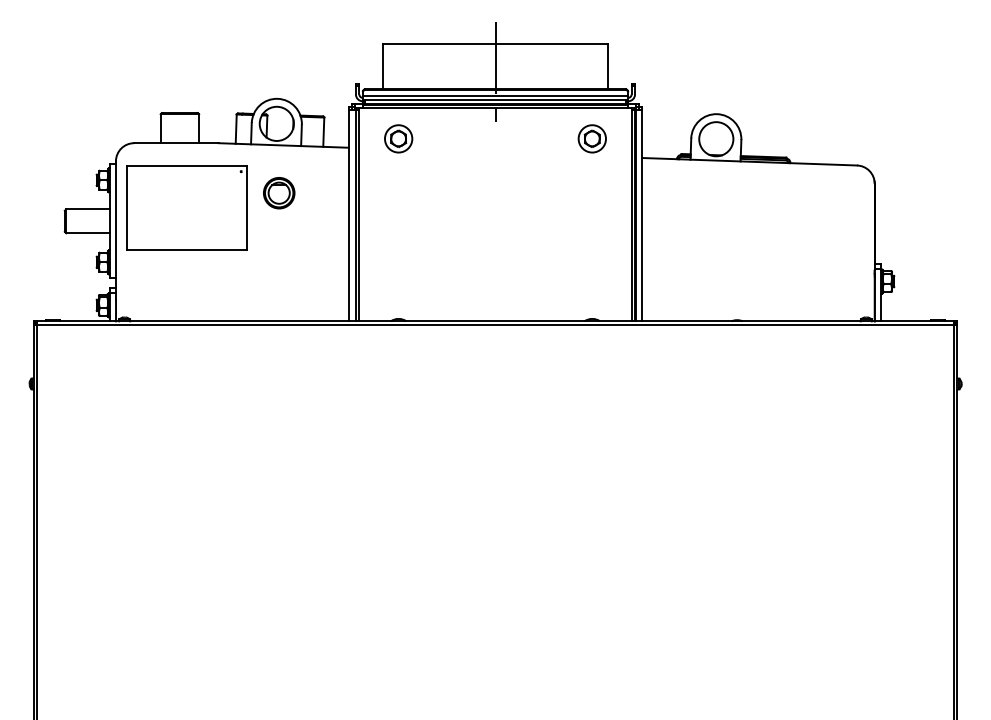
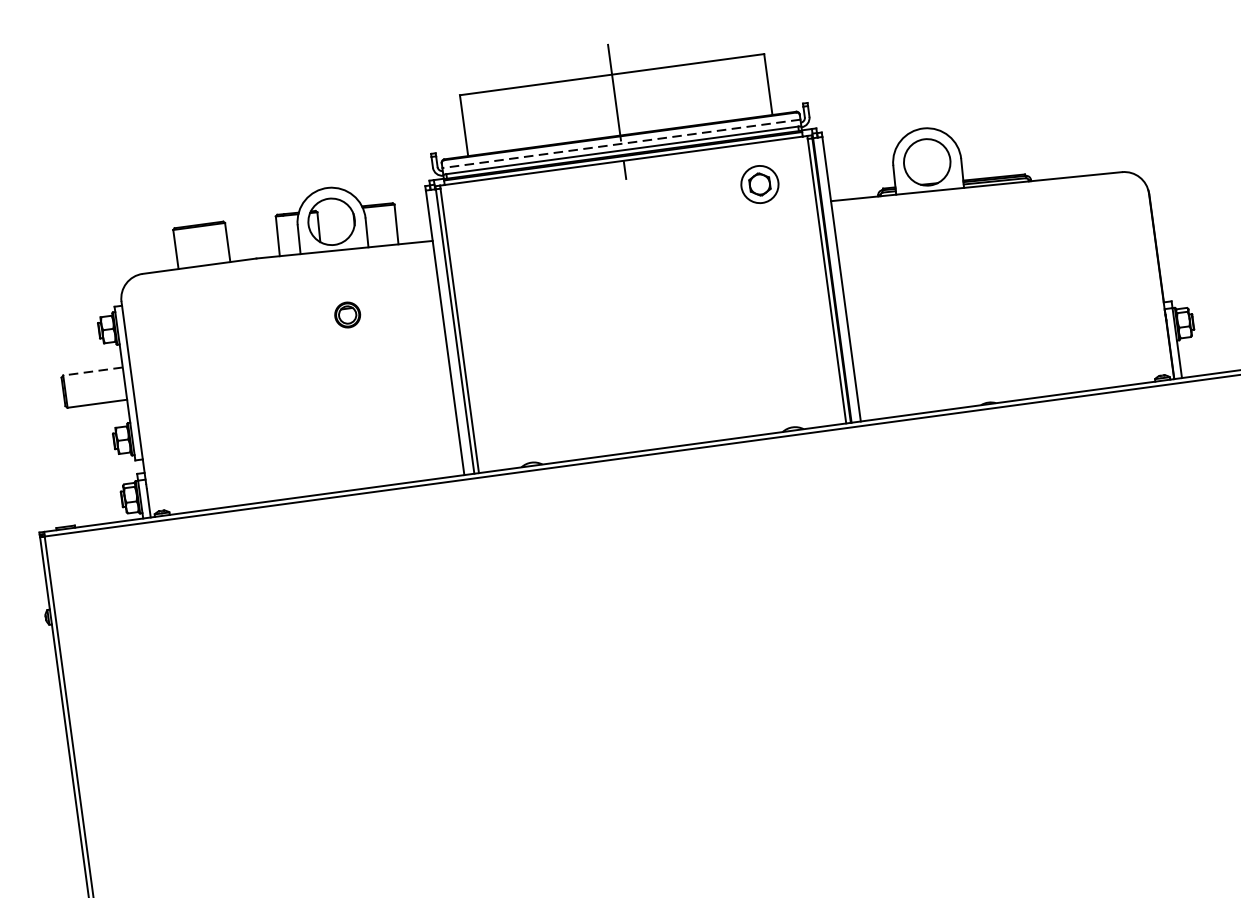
line: (495, 95) -> (621, 143), solid -> dashed
part: (398, 138) -> (498, 219), removed
part: (279, 193) -> (347, 315), size x0.6
part: (186, 207) -> (225, 351), removed
line: (87, 209) -> (91, 371), solid -> dashed

